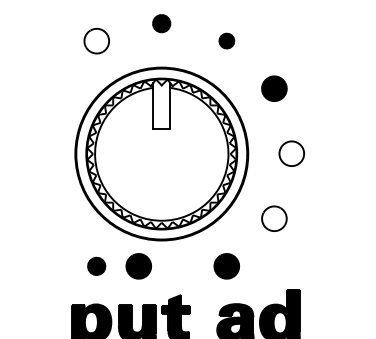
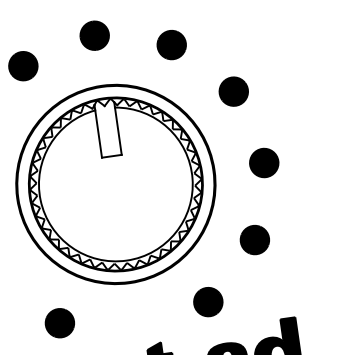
part: (161, 23) -> (94, 35), size x1.43
fill: (96, 40) -> (22, 65), added
part: (226, 40) -> (171, 44), size x1.67
fill: (291, 153) -> (263, 162), added
fill: (274, 218) -> (254, 239), added
part: (96, 266) -> (59, 323), size x1.43
part: (138, 266) -> (107, 316), removed

